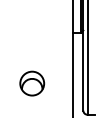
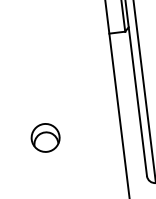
part: (31, 83) -> (44, 137), size x0.62

